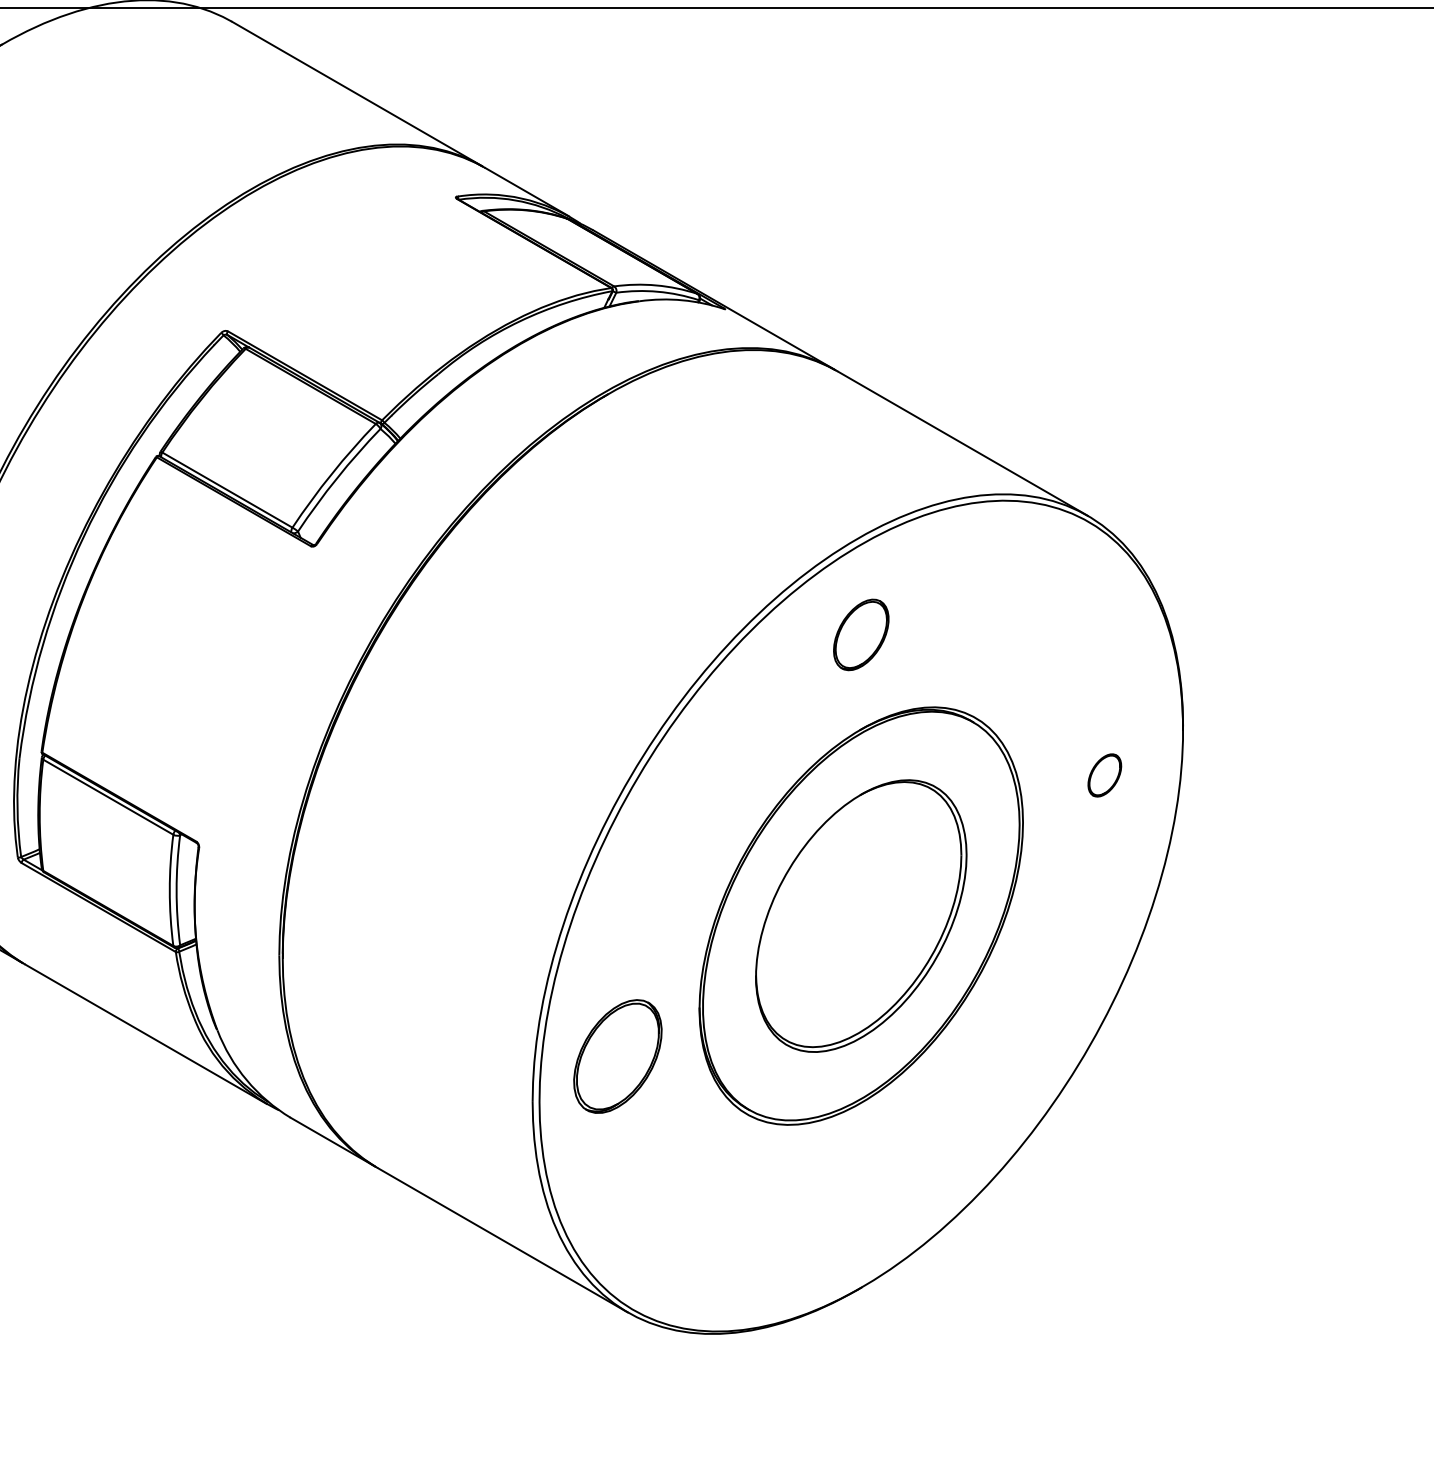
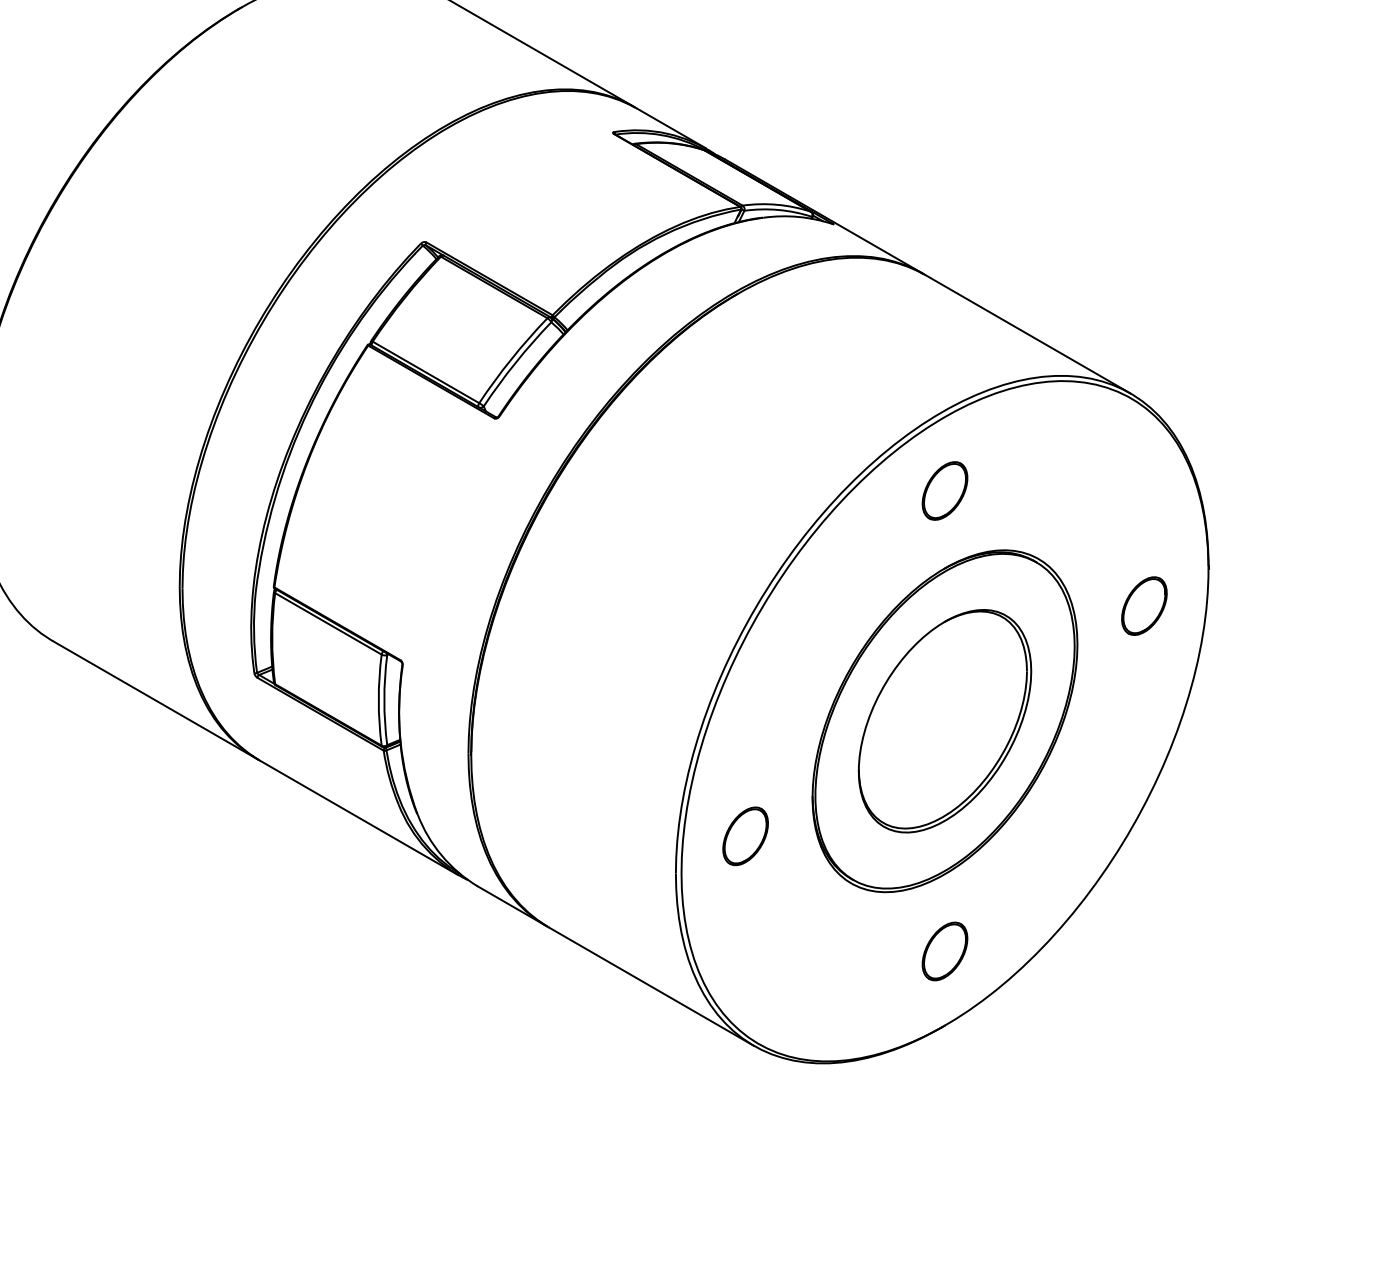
part: (1104, 774) -> (1144, 605), size x1.67
part: (617, 1056) -> (745, 836), size x0.62
part: (860, 1197) -> (944, 951), added

